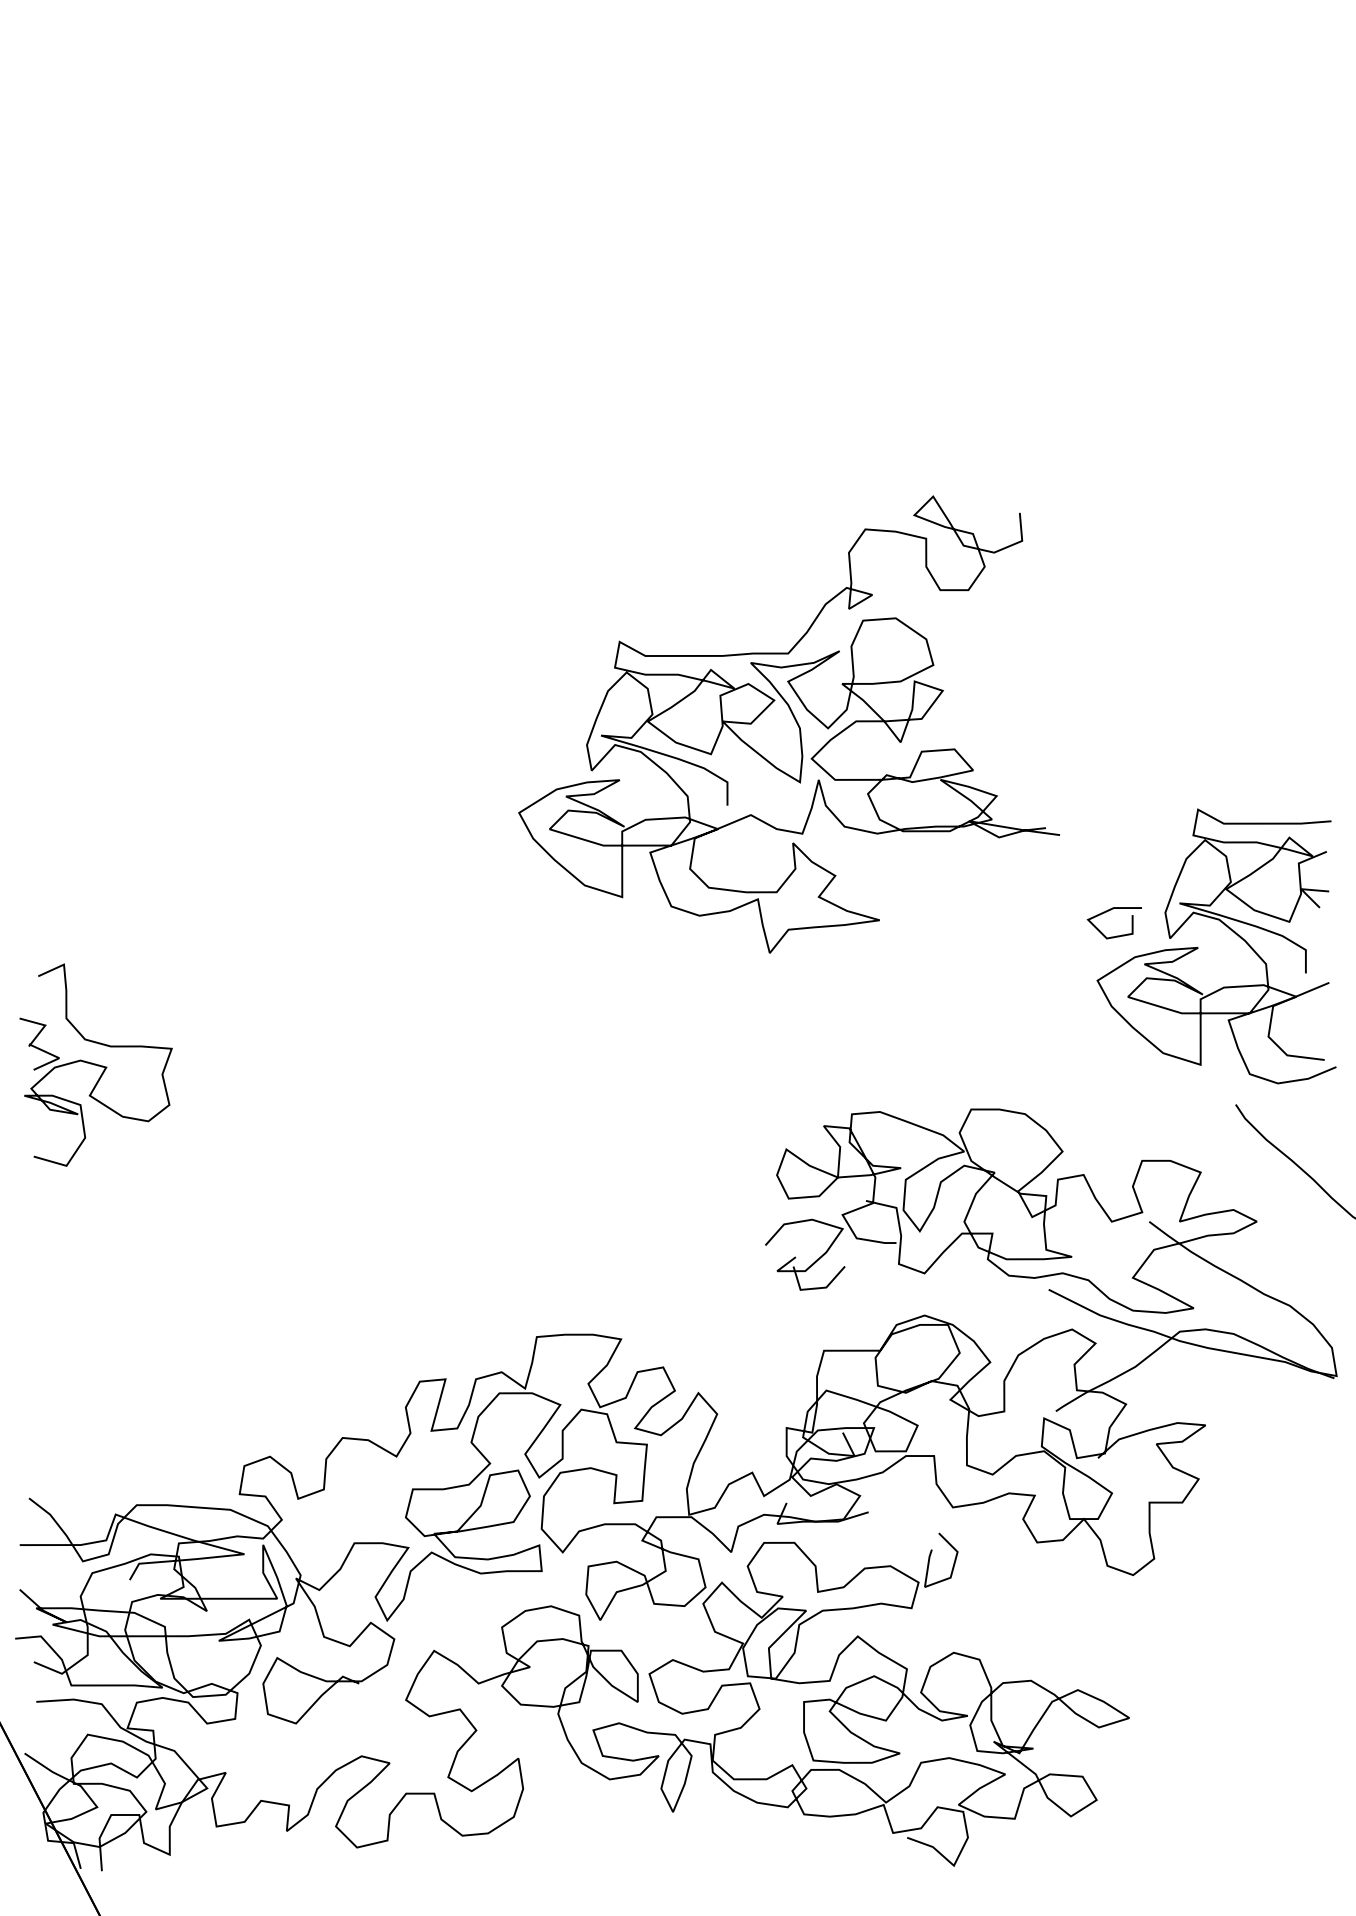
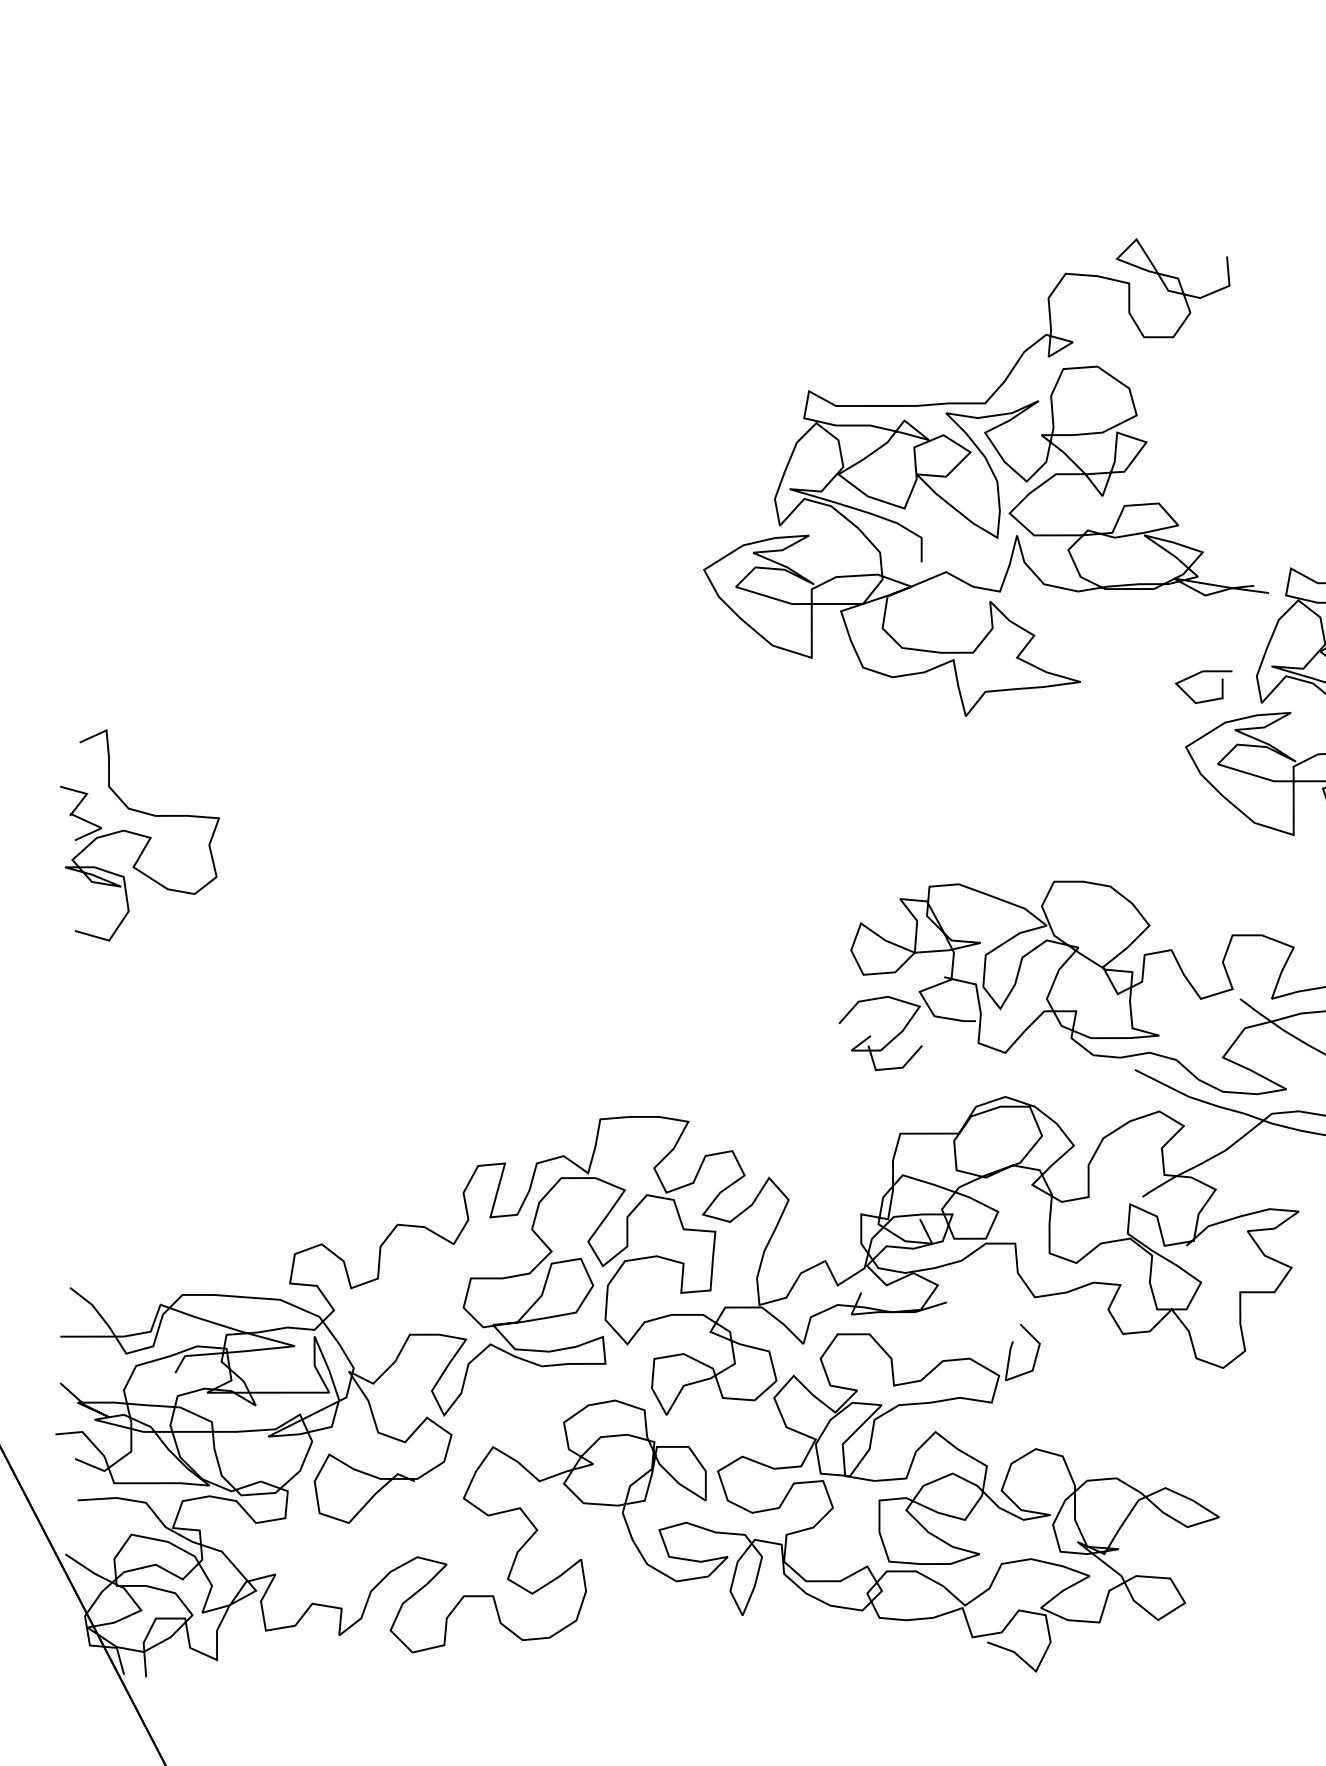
part: (795, 721) -> (992, 474), moved

